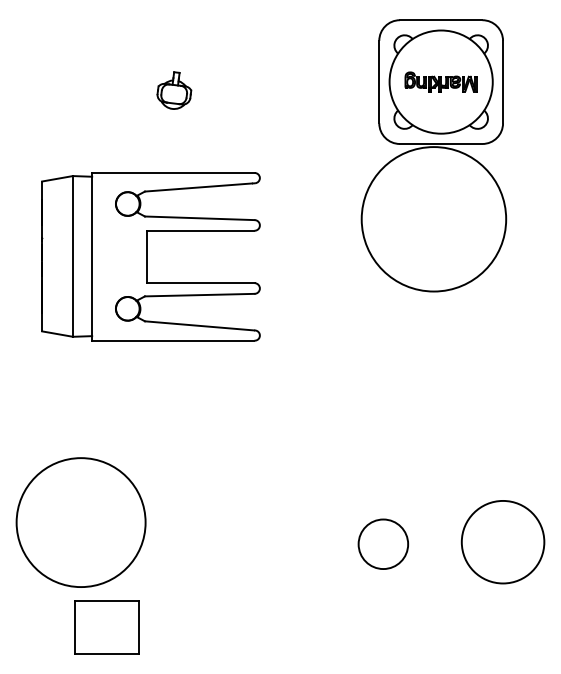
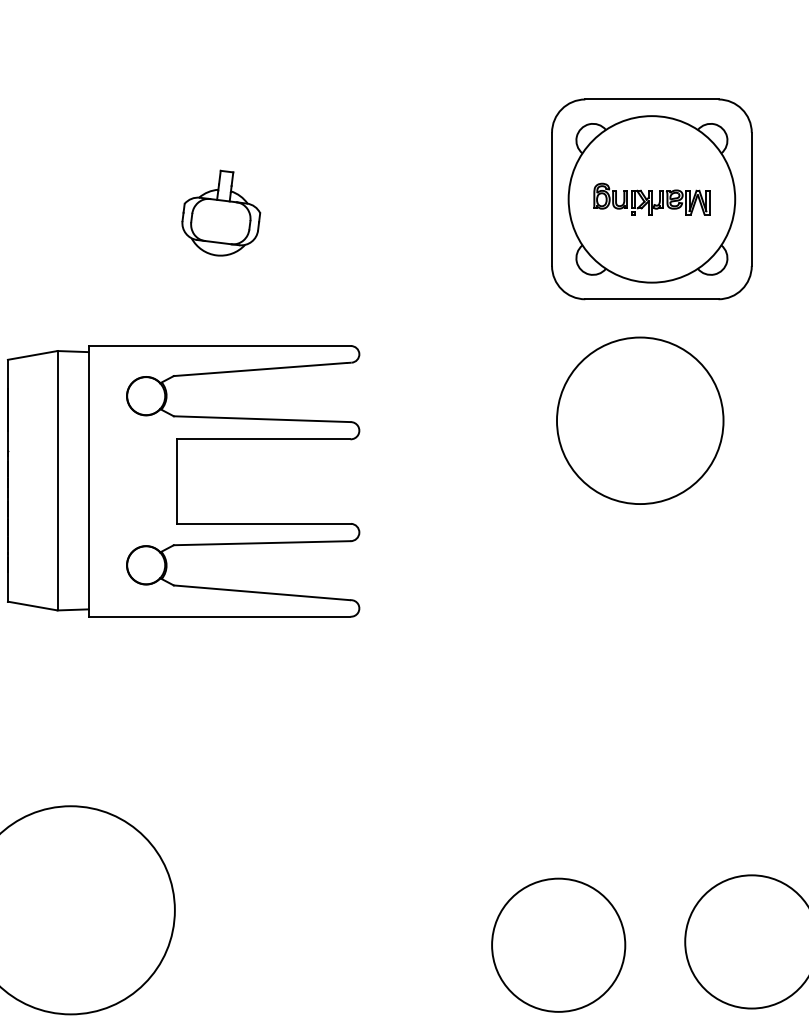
part: (174, 90) -> (221, 212), size x1.43
circle: (433, 218) -> (639, 419), size x0.71
circle: (383, 544) -> (558, 945), size x1.67

